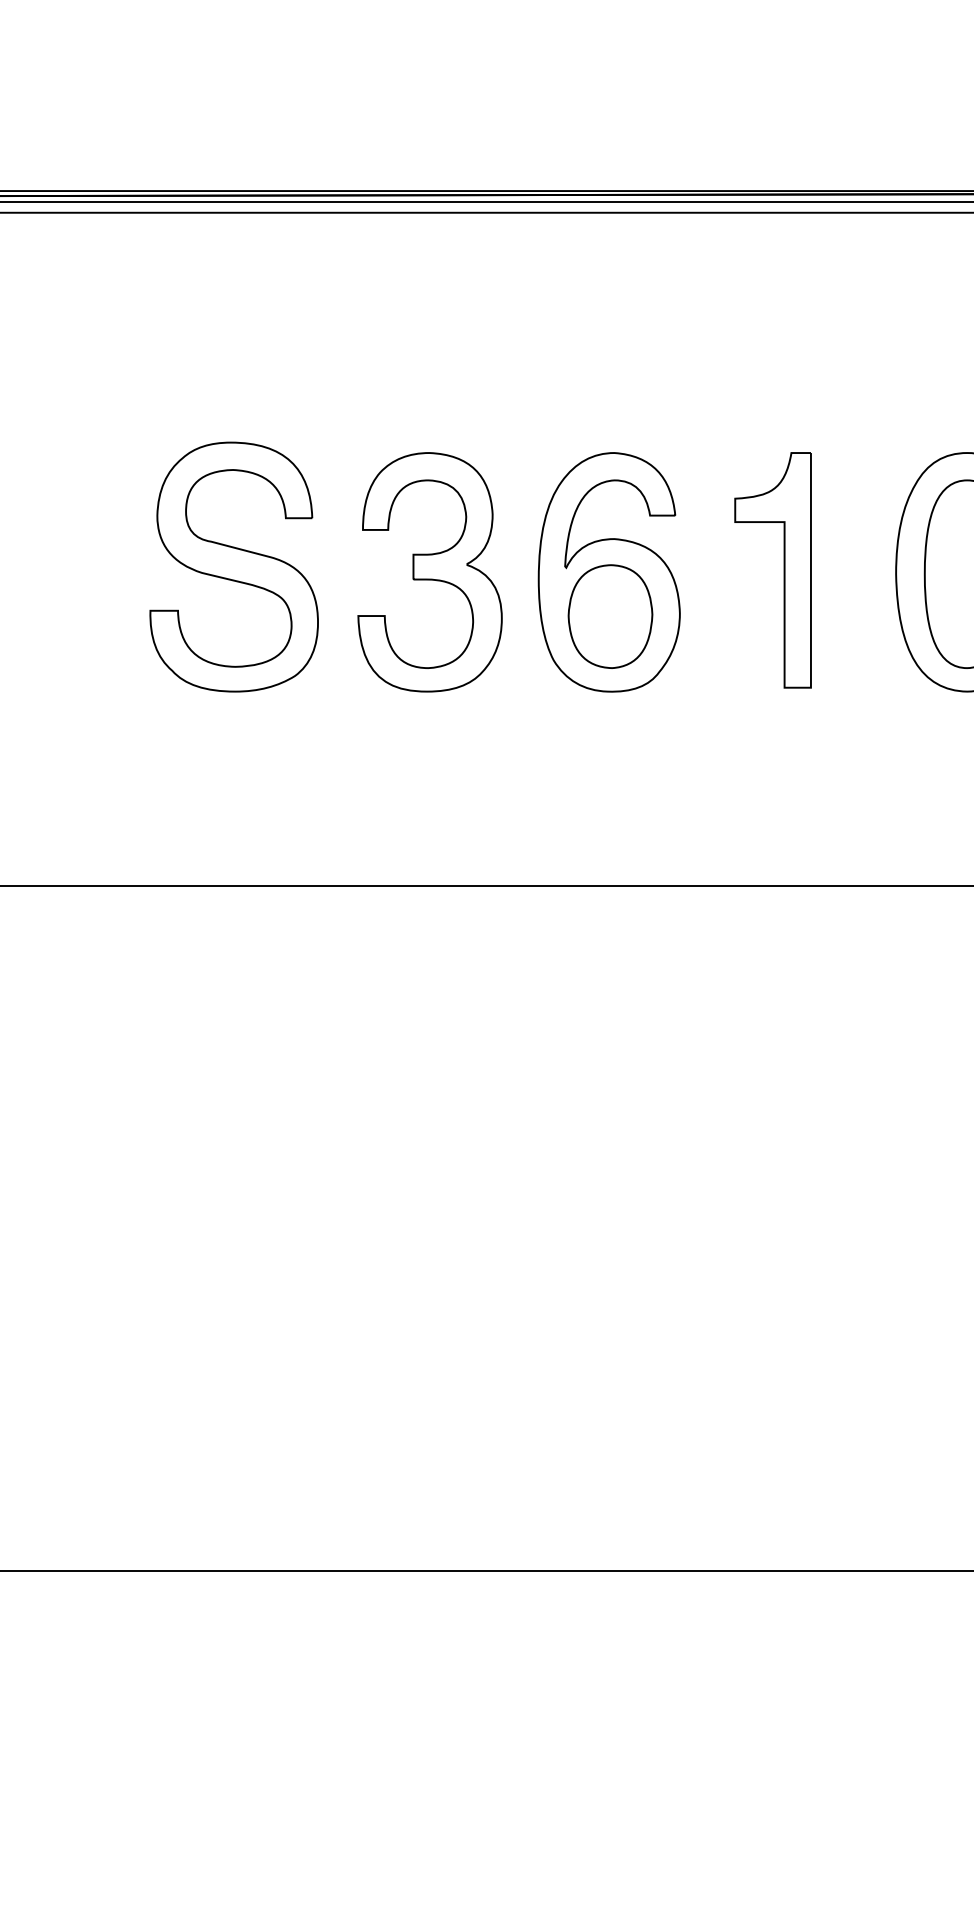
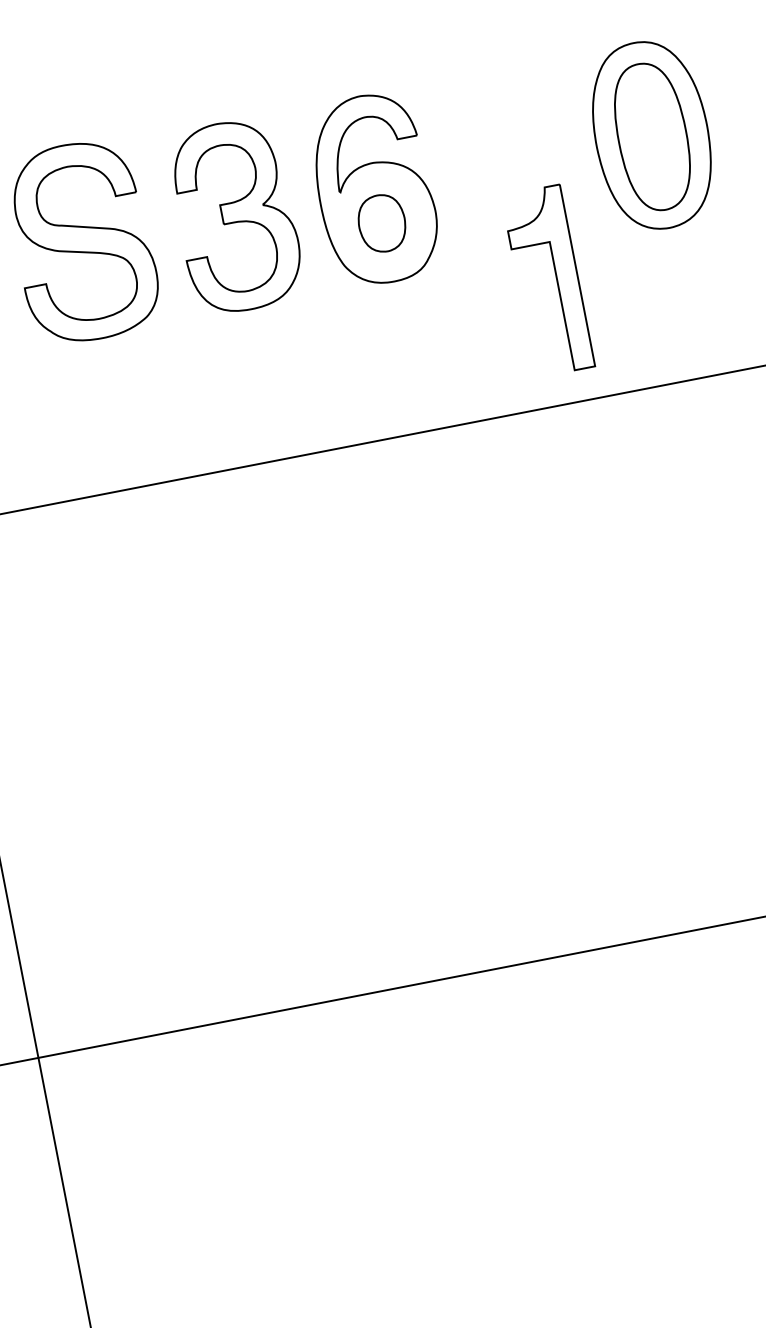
part: (783, 570) -> (556, 279), moved
part: (610, 616) -> (382, 223), size x0.7

